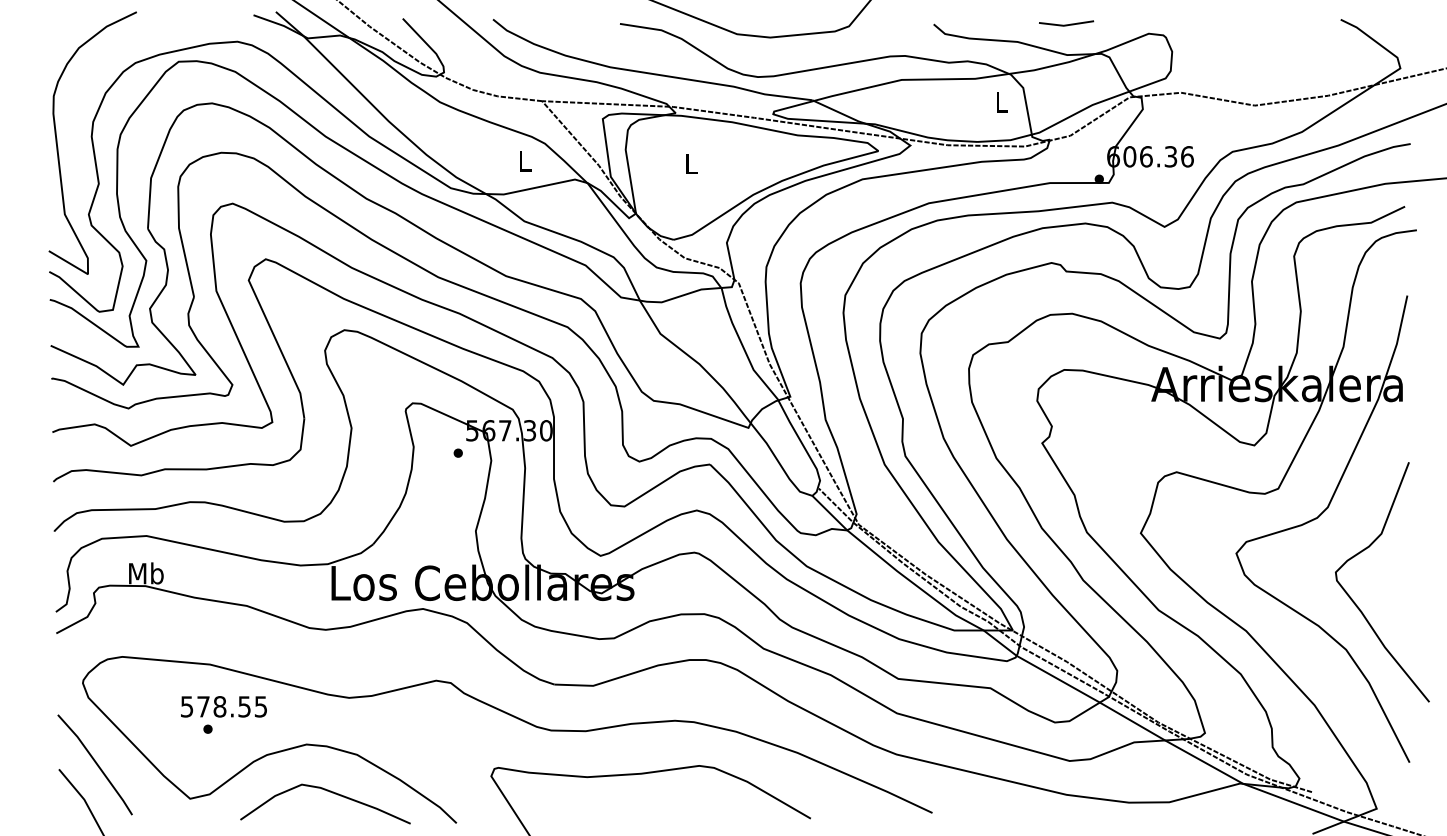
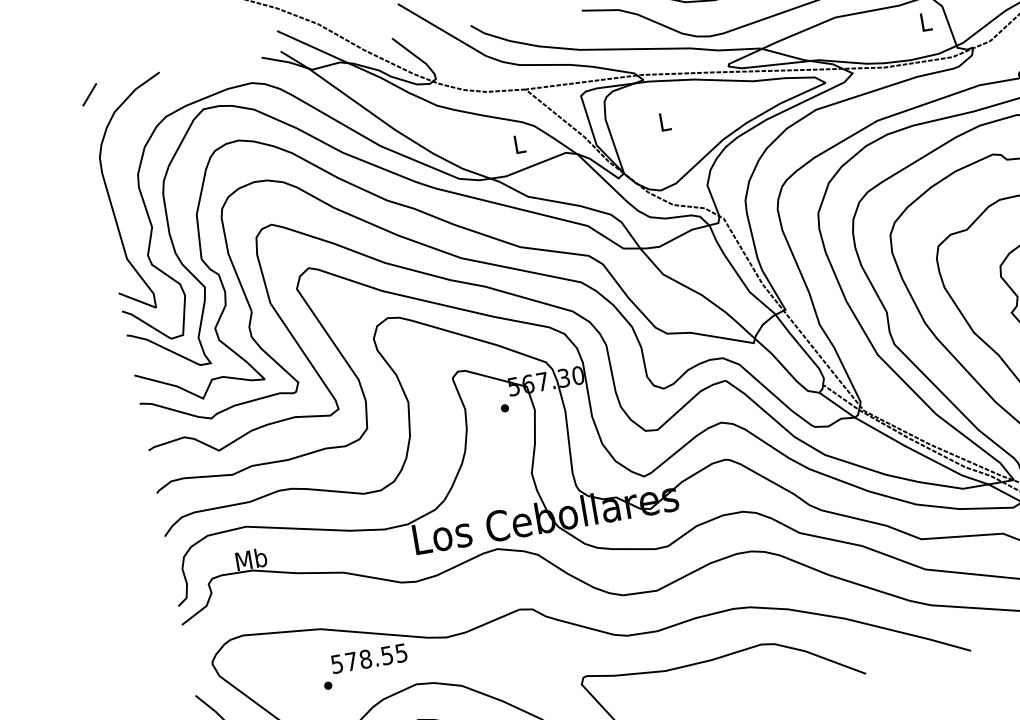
line: (54, 23) -> (89, 94), added
text: (223, 706) -> (368, 658), moved

